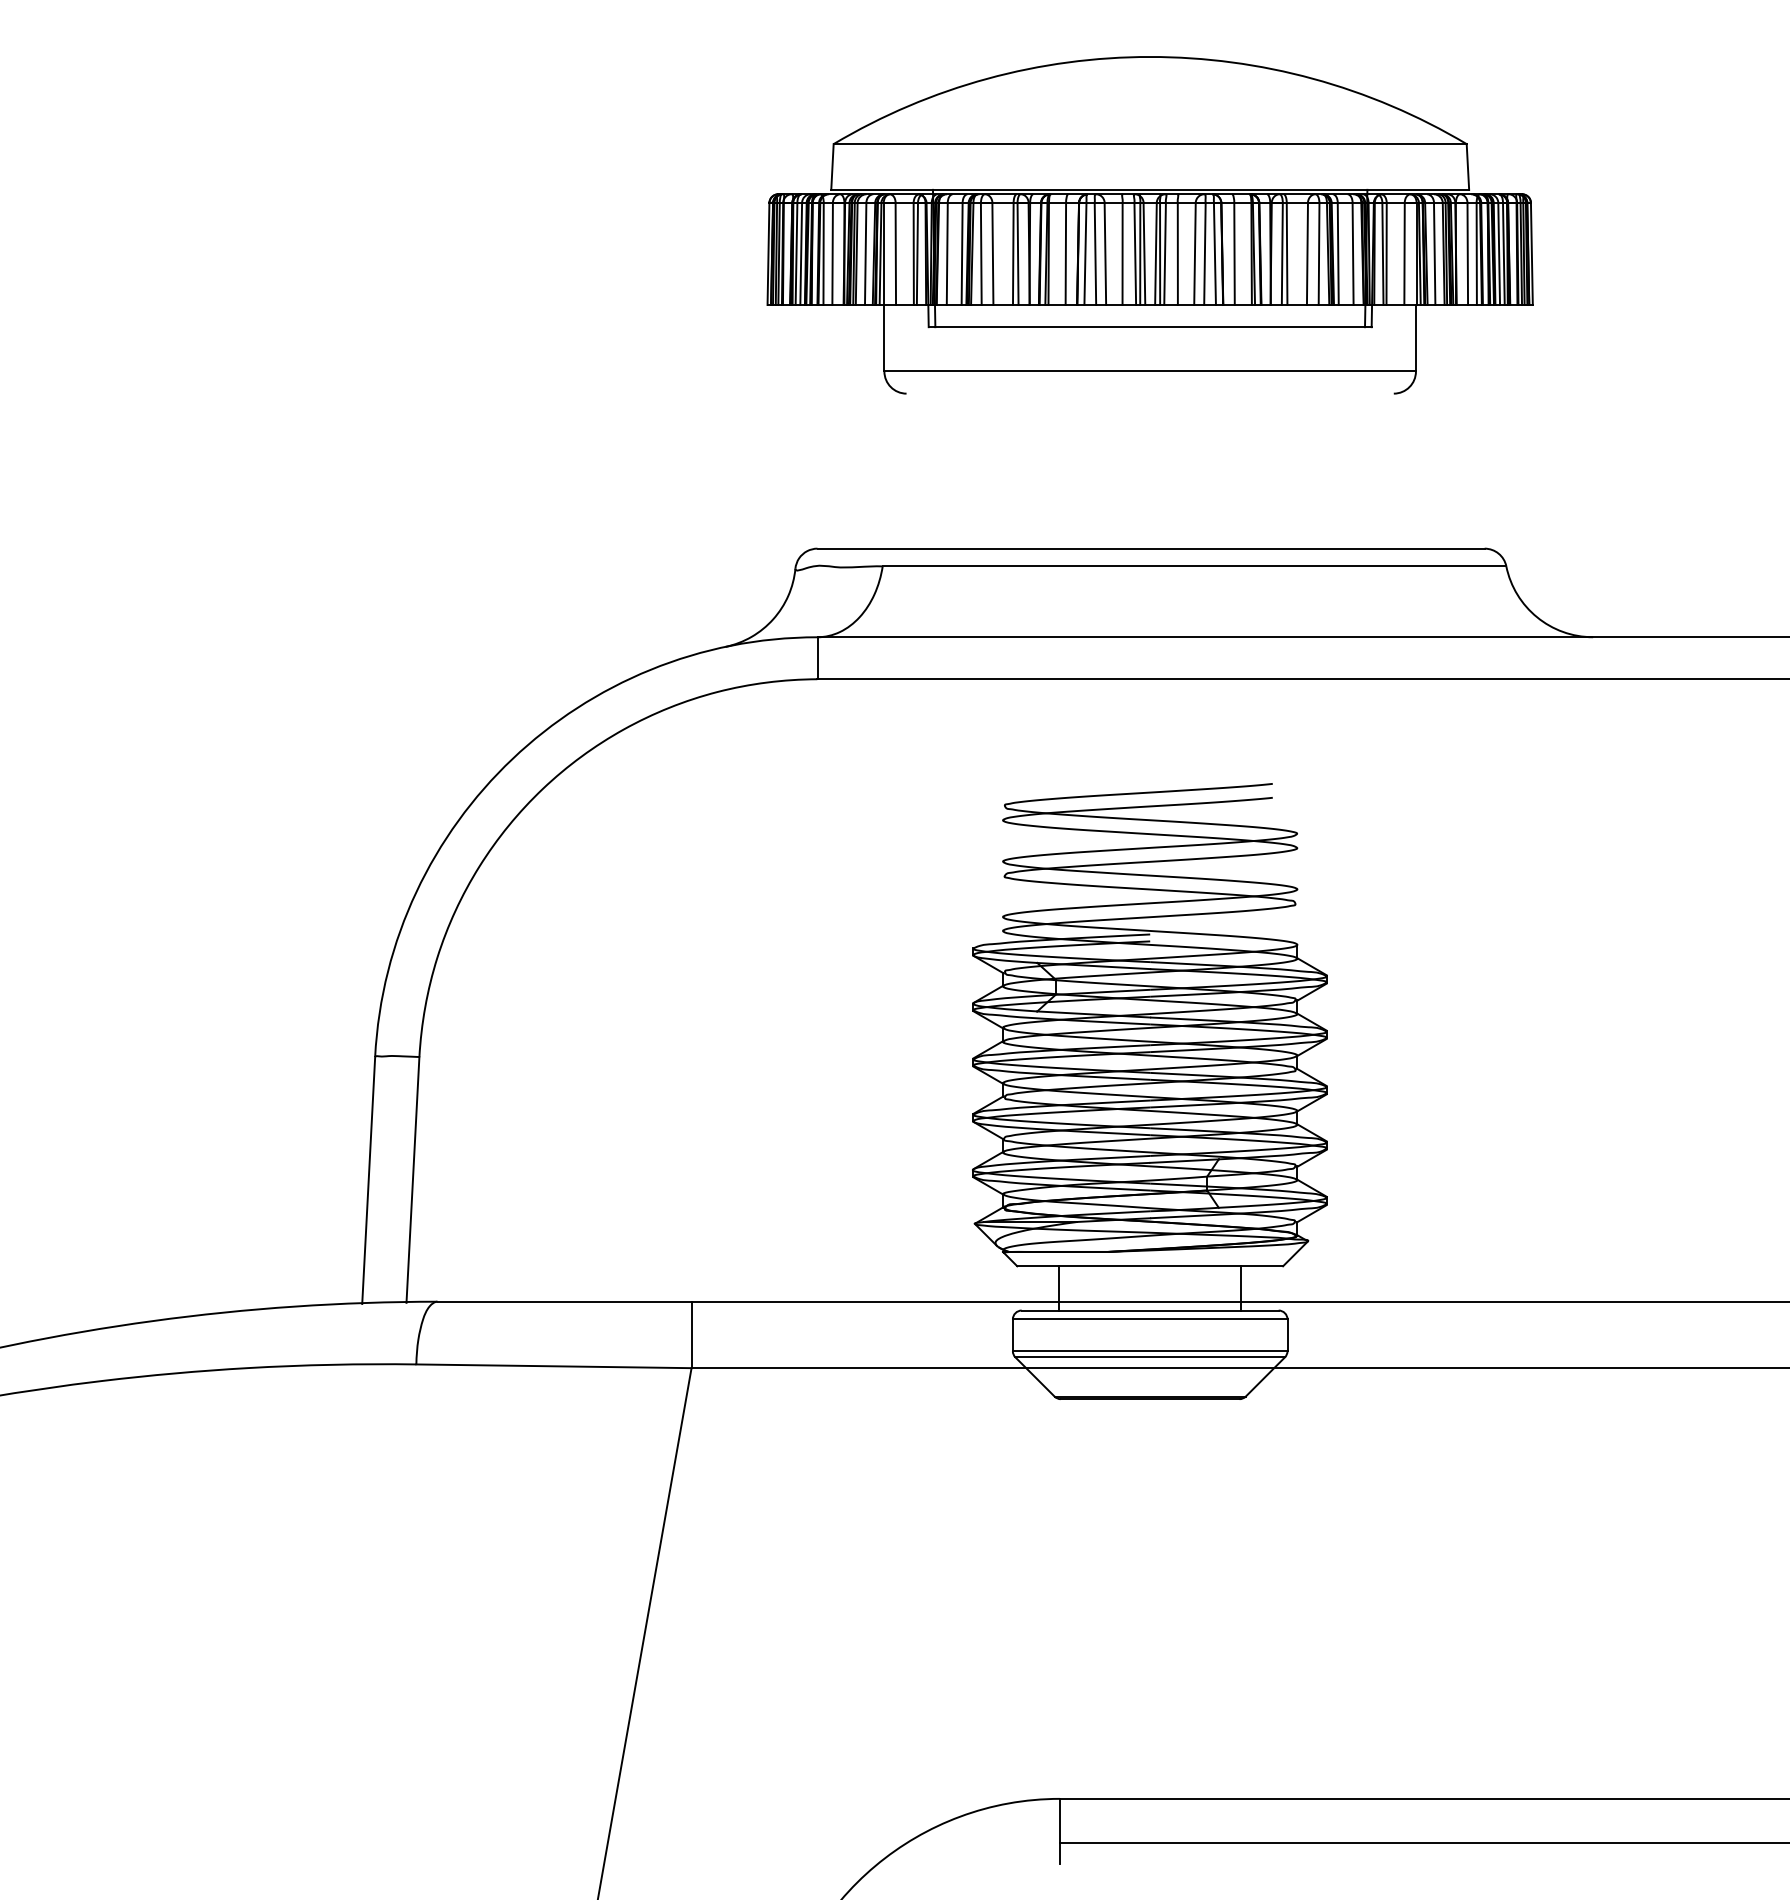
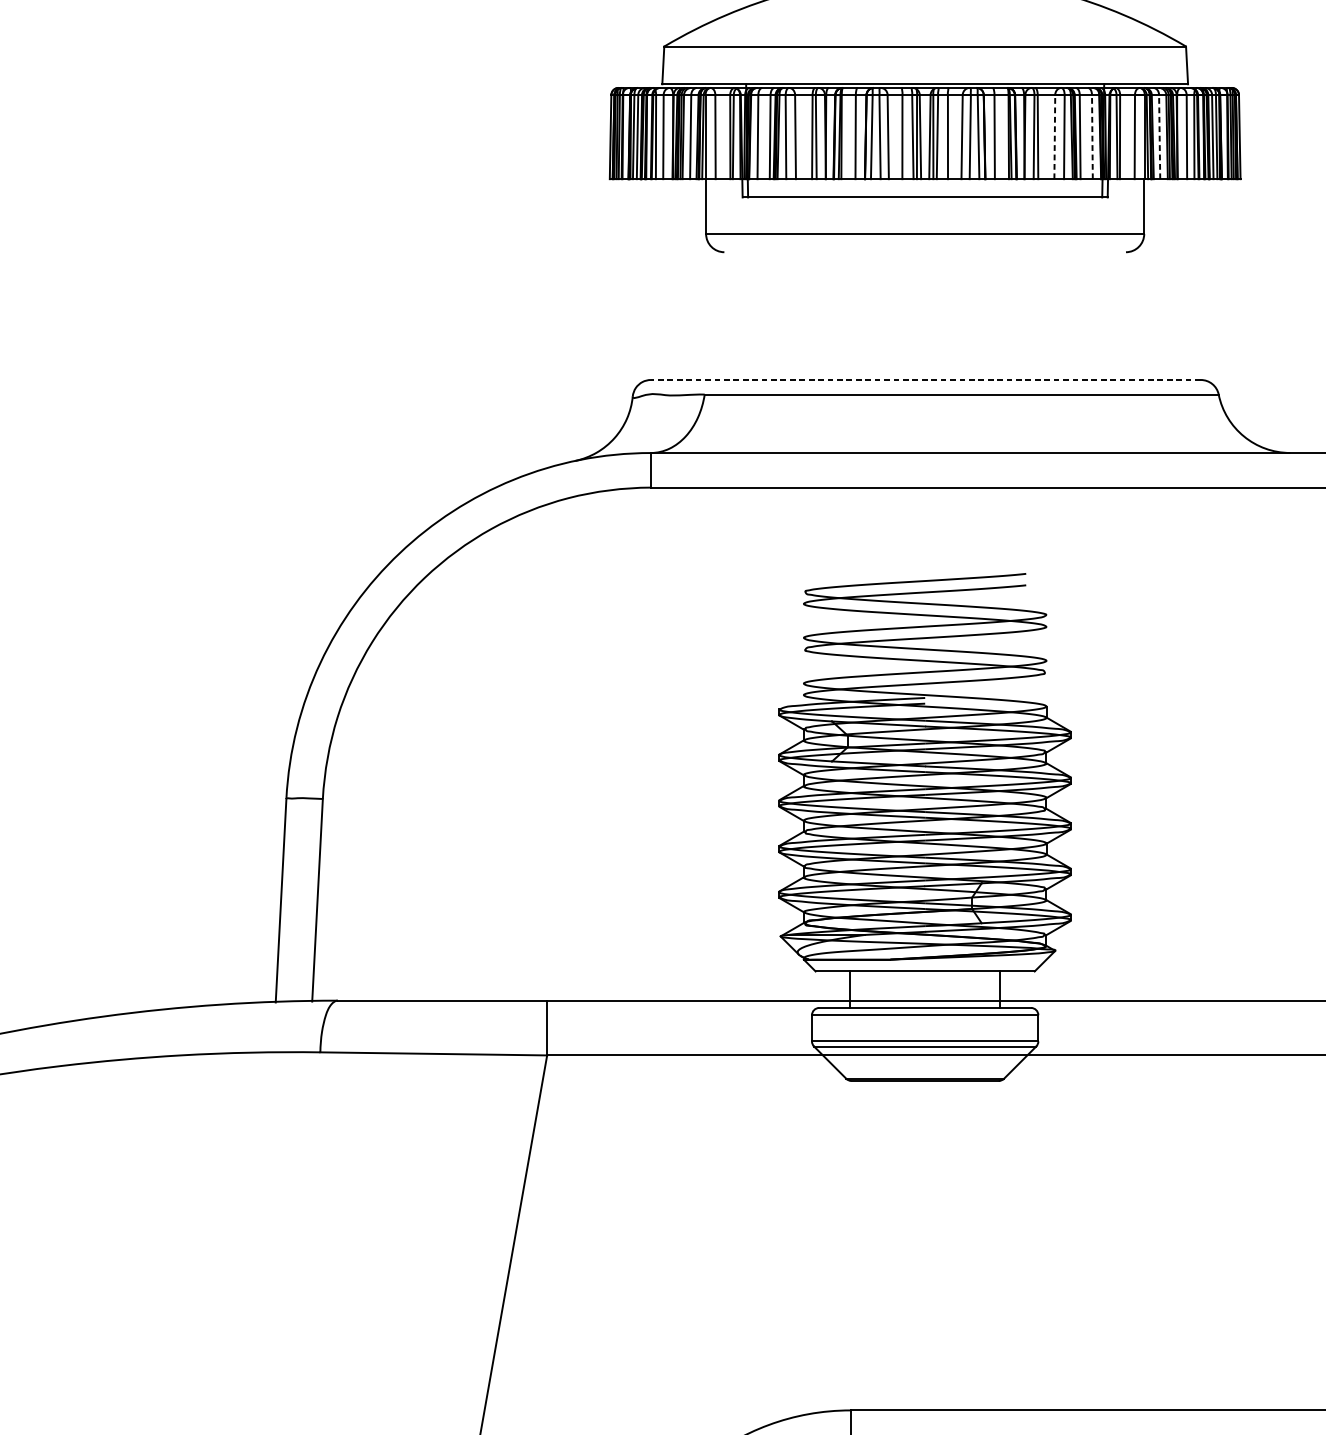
line: (1307, 253) -> (1054, 136), solid -> dashed
line: (1353, 253) -> (1092, 136), solid -> dashed
line: (1434, 253) -> (1159, 136), solid -> dashed
line: (1151, 548) -> (926, 379), solid -> dashed

